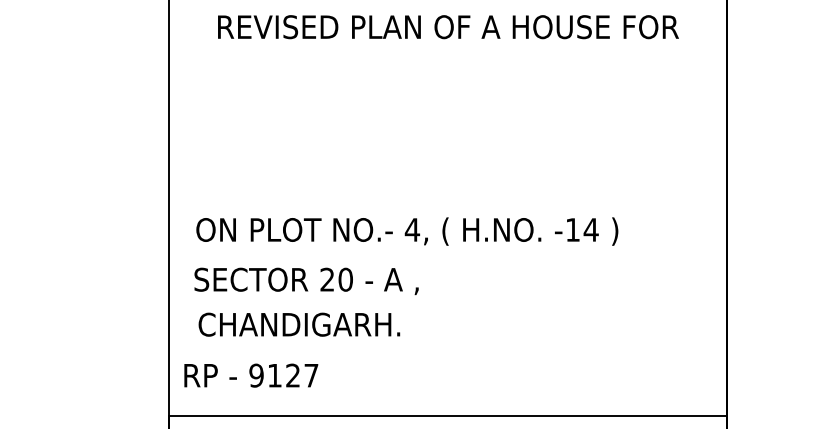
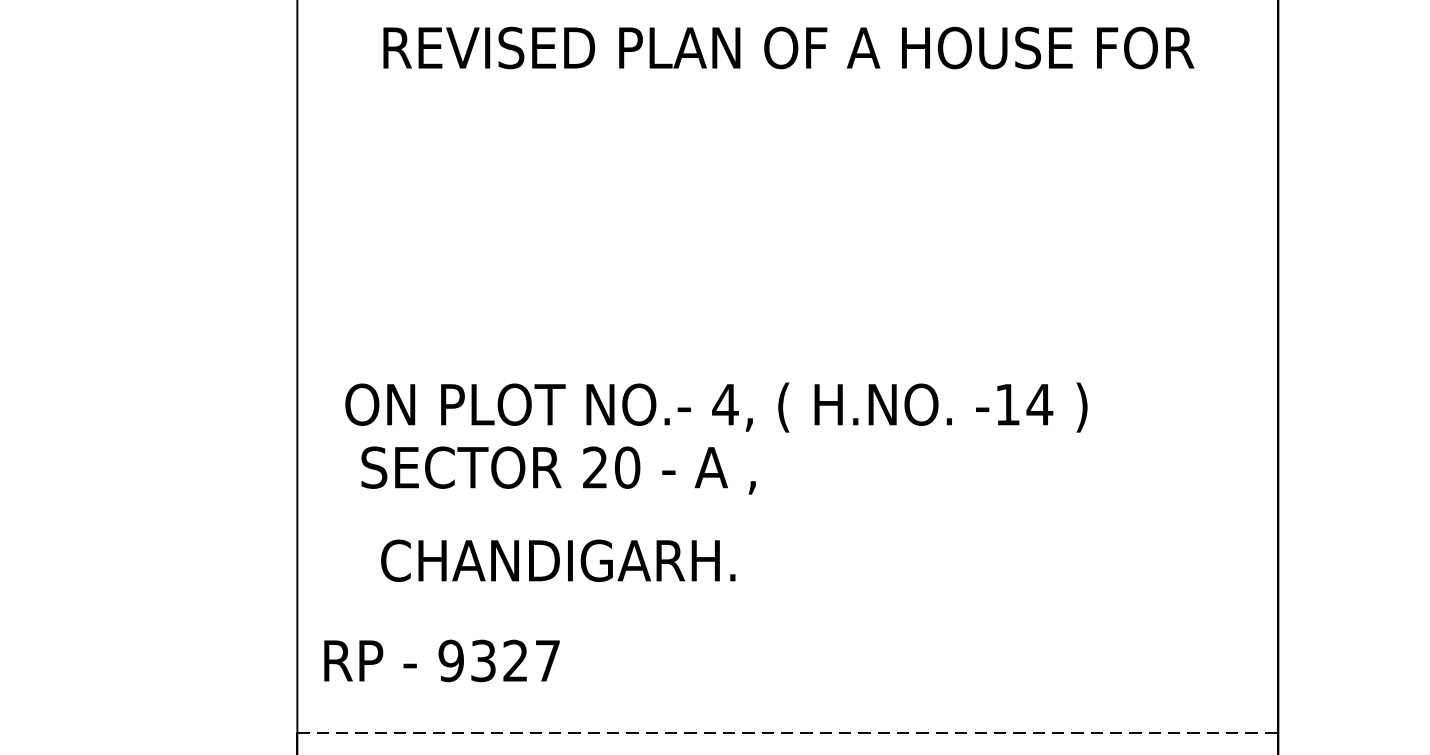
text: (306, 281) -> (558, 470), moved
text: (299, 324) -> (558, 560), moved
text: (274, 375) -> (482, 660), 9127 -> 9327
line: (447, 416) -> (787, 732), solid -> dashed

